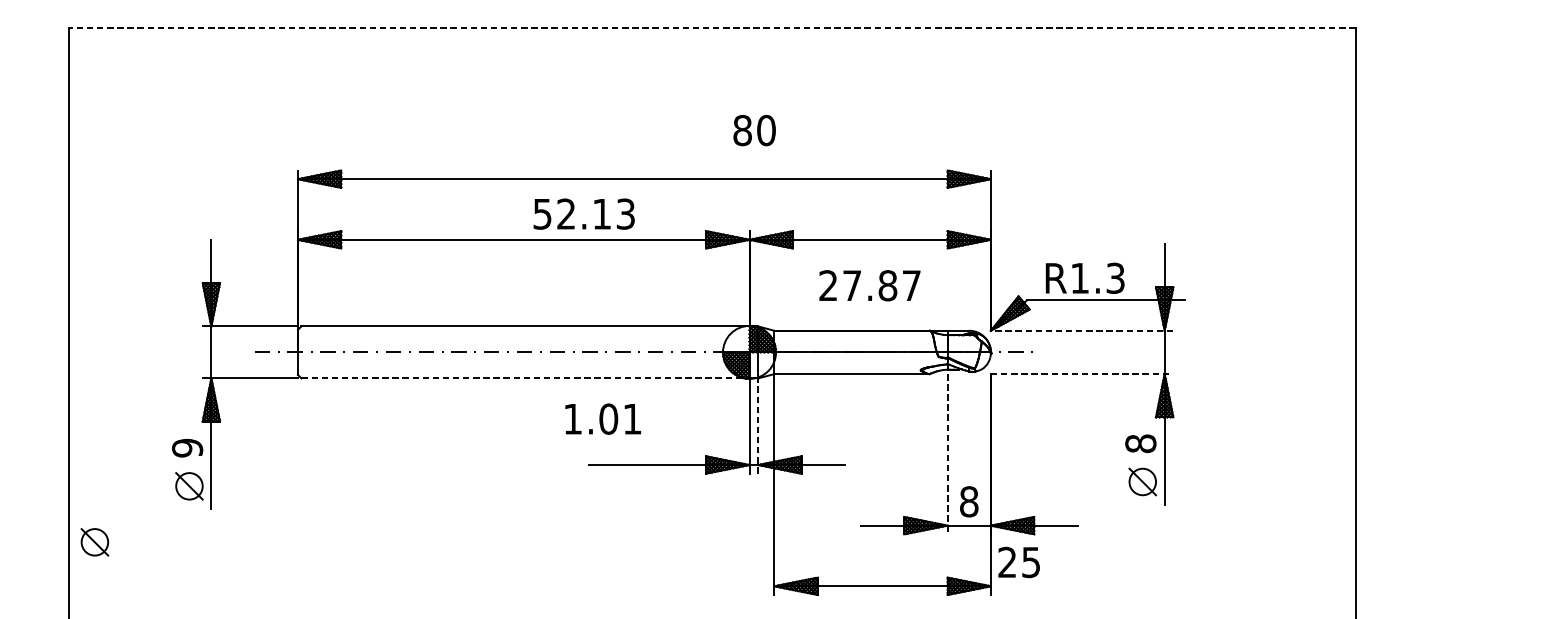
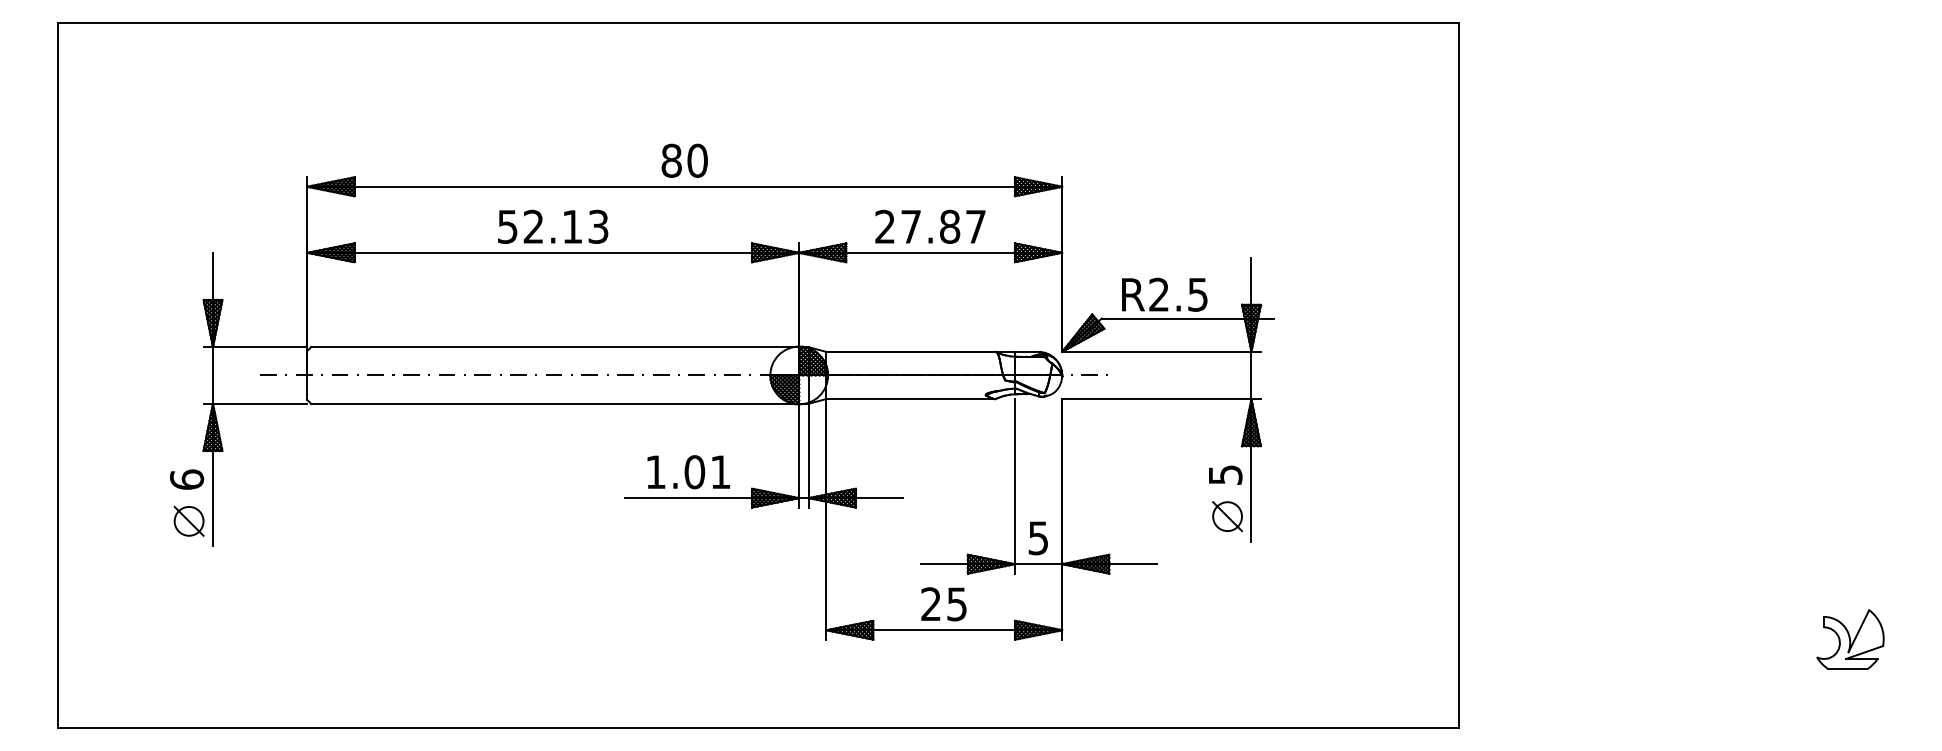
line: (712, 28) -> (758, 22), dashed -> solid
text: (754, 130) -> (684, 160), moved
text: (584, 213) -> (553, 226), moved
text: (1097, 278) -> (1178, 294), R1.3 -> R2.5
text: (870, 285) -> (930, 226), moved
line: (1082, 330) -> (1161, 351), dashed -> solid
line: (1083, 374) -> (1162, 399), dashed -> solid
line: (525, 378) -> (555, 403), dashed -> solid
text: (602, 419) -> (688, 472), moved
line: (758, 425) -> (808, 455), dashed -> solid
text: (1140, 443) -> (1225, 474), 8 -> 5
text: (187, 447) -> (187, 479), 9 -> 6
line: (948, 454) -> (1015, 486), dashed -> solid
text: (969, 502) -> (1038, 538), 8 -> 5
part: (94, 541) -> (85, 581), removed
text: (1018, 562) -> (943, 604), moved

